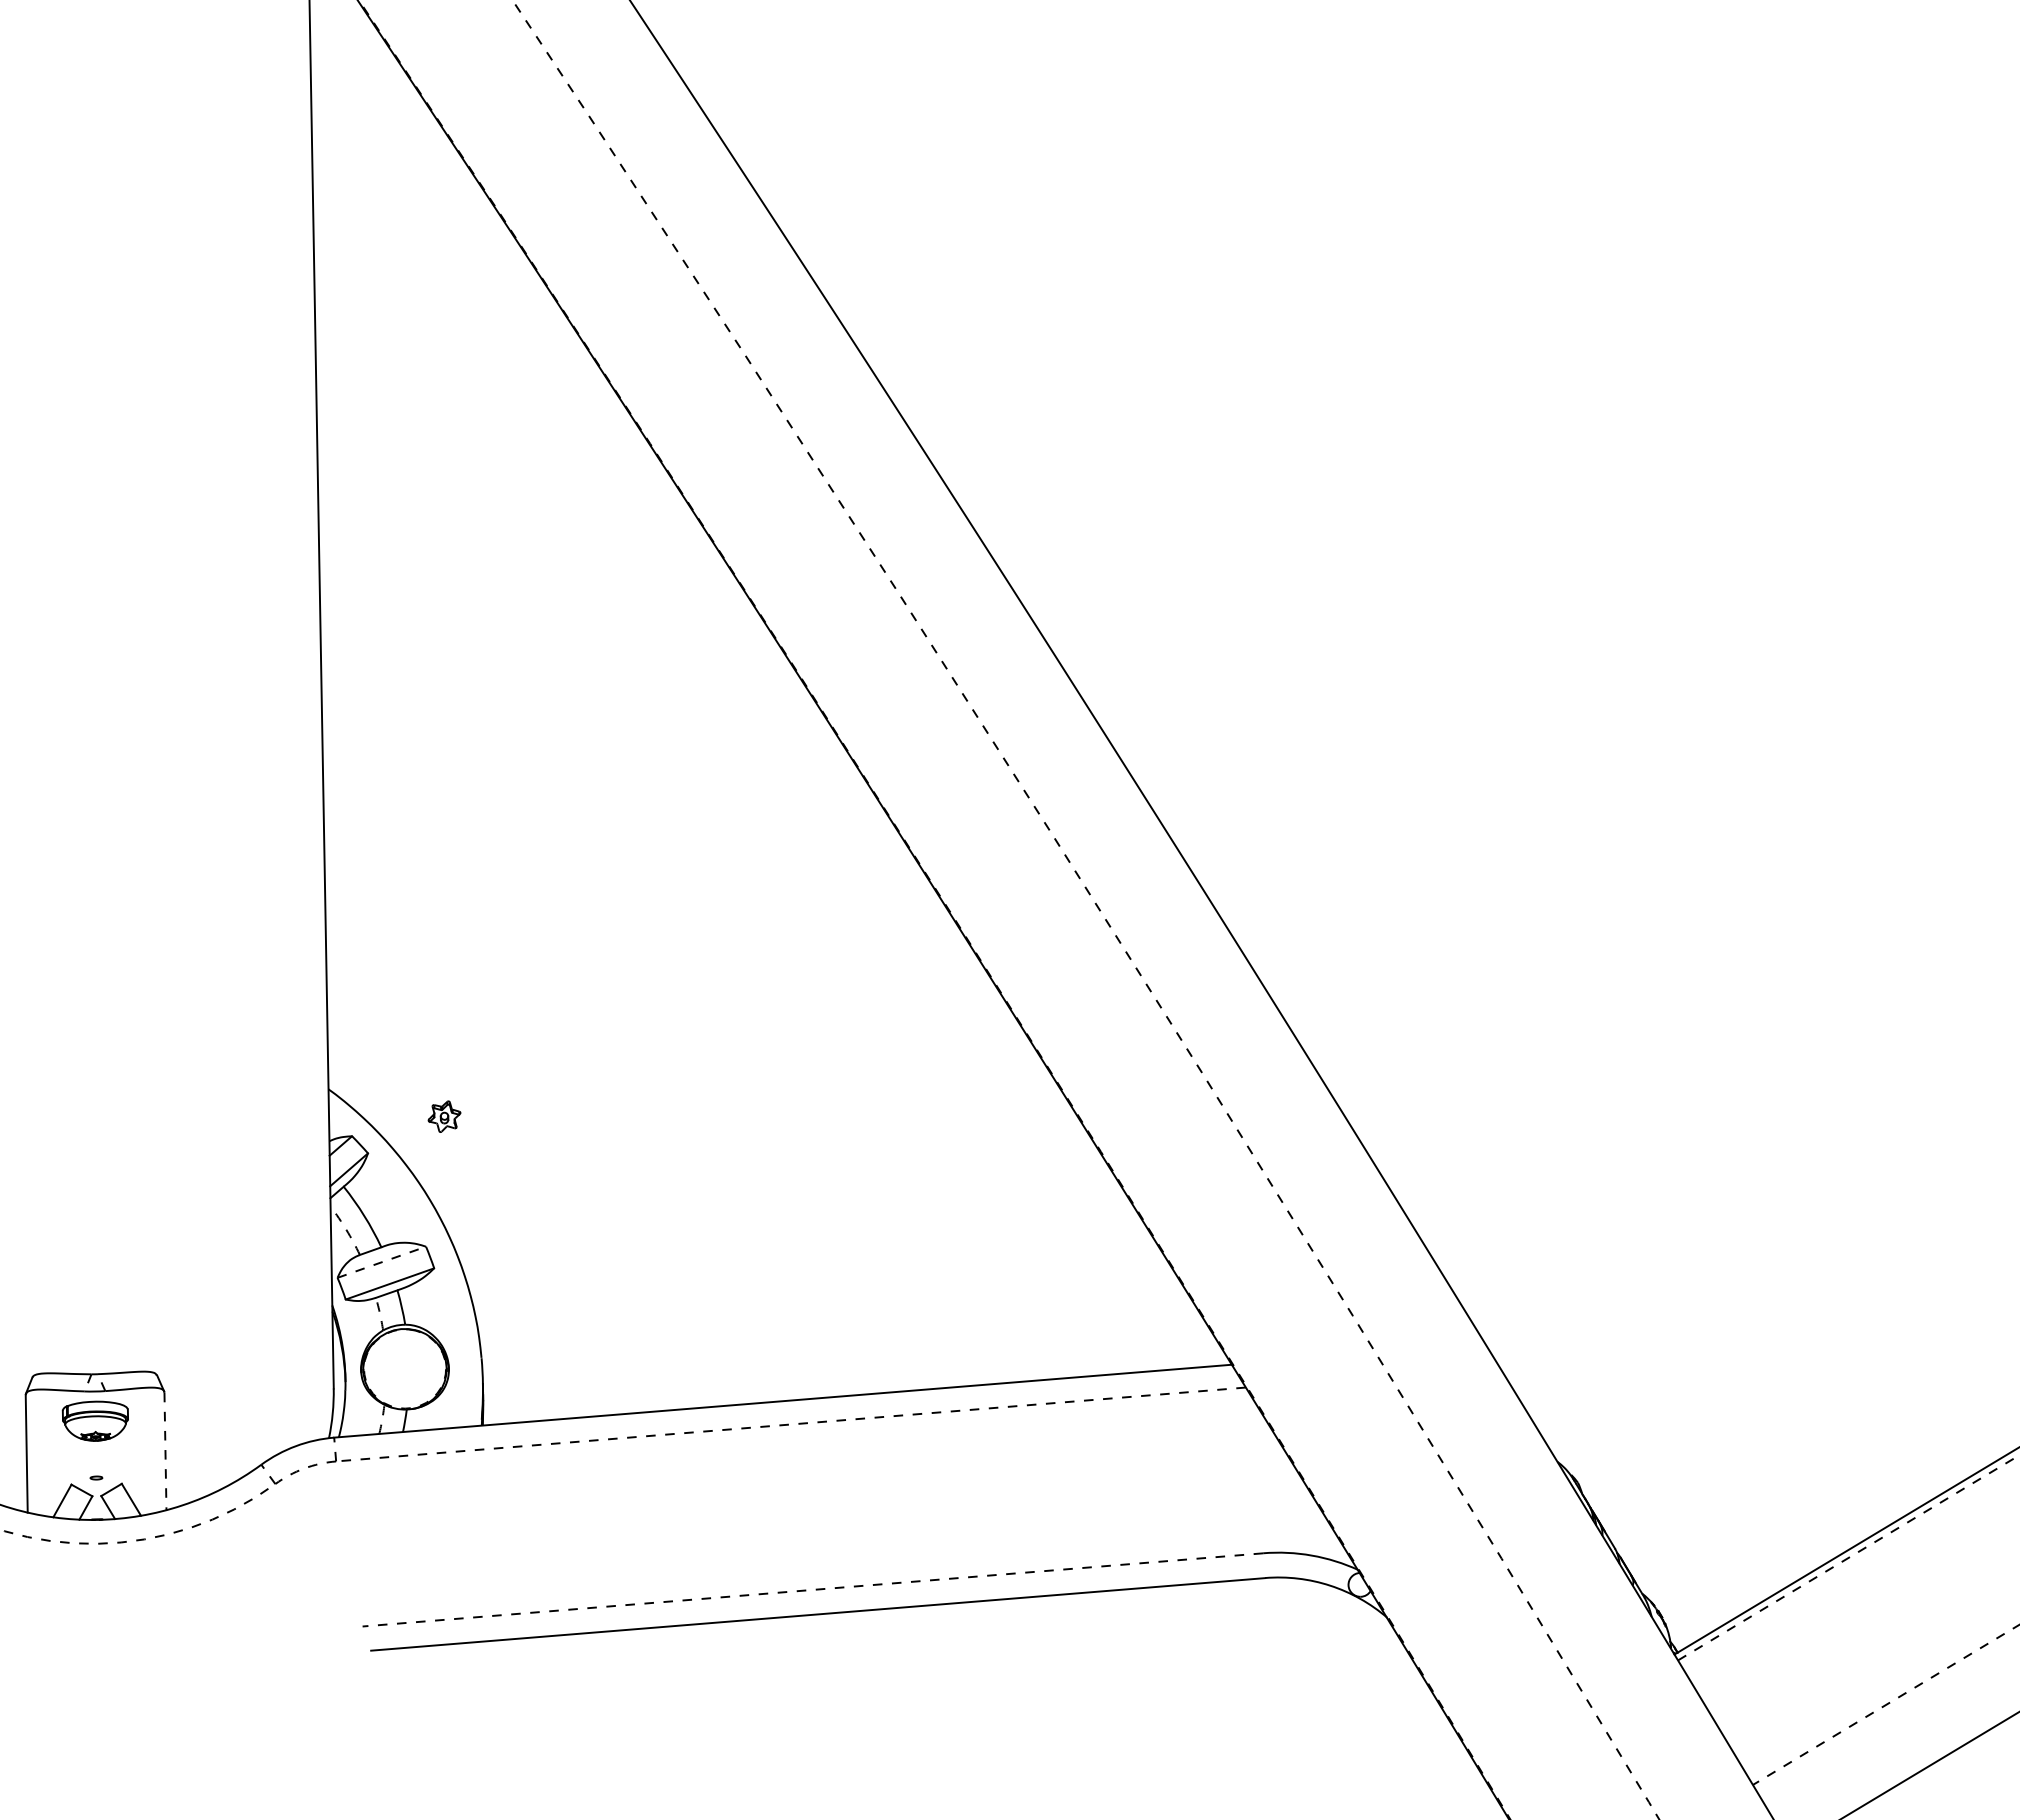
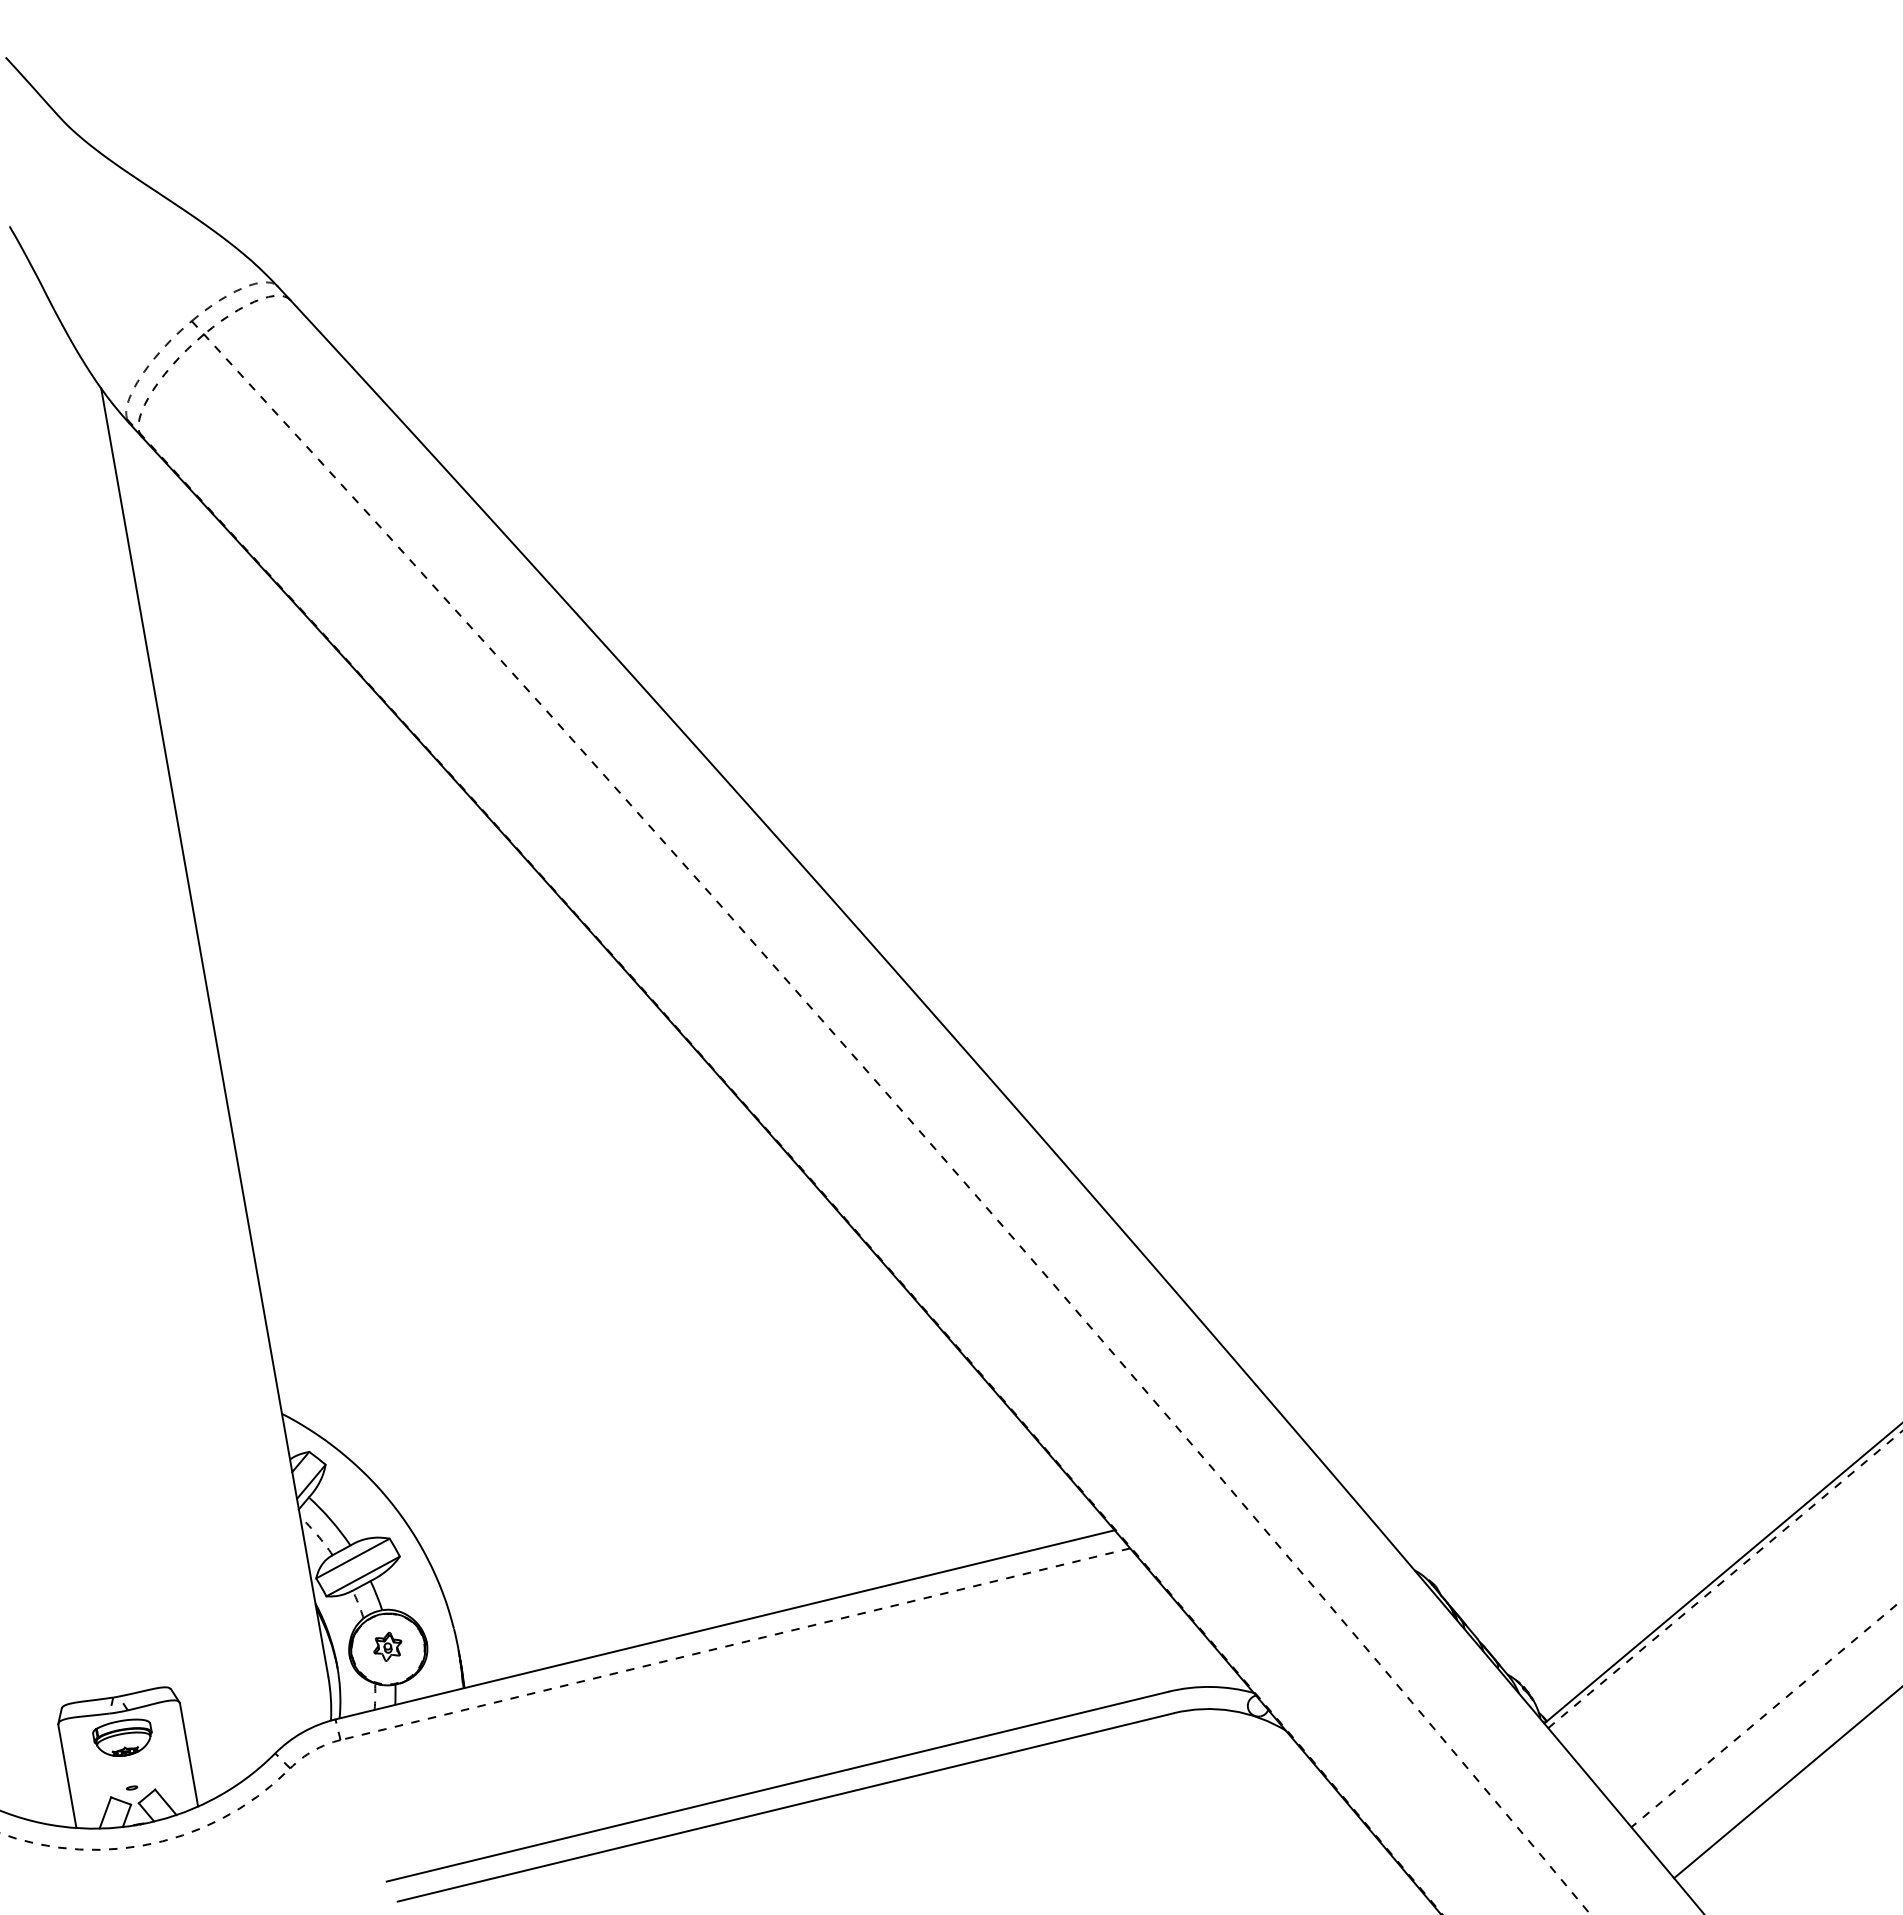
part: (444, 1116) -> (387, 1646), moved
line: (381, 1262) -> (352, 1558), dashed -> solid
line: (165, 1451) -> (189, 1755), dashed -> solid
line: (812, 1589) -> (777, 1786), dashed -> solid

